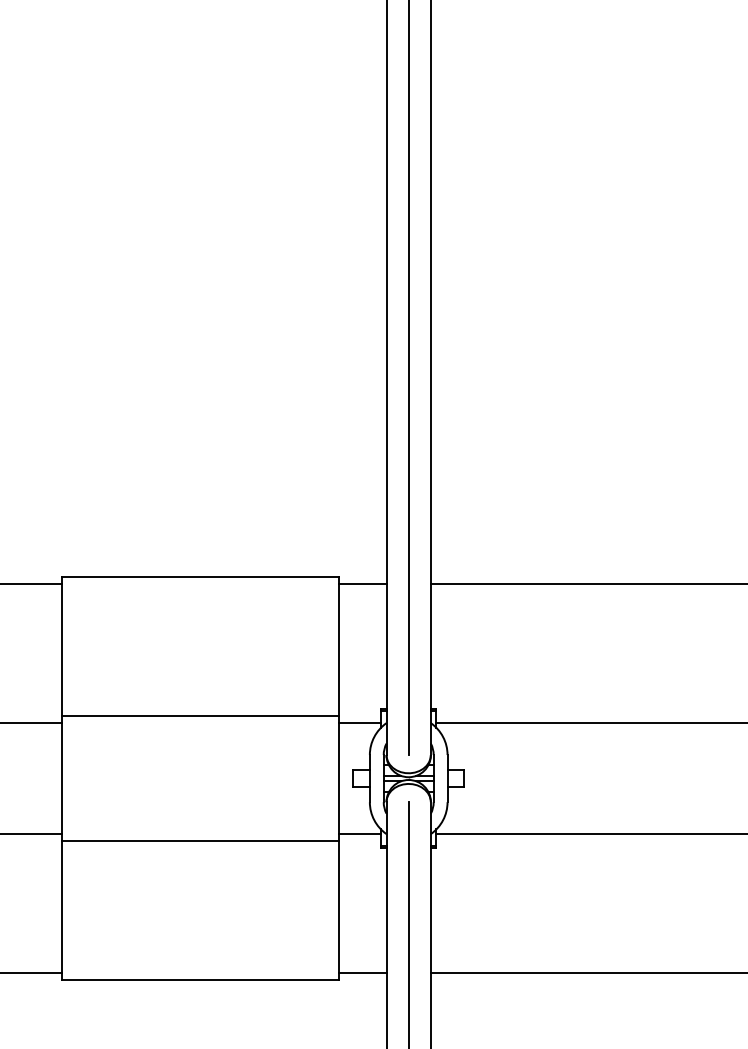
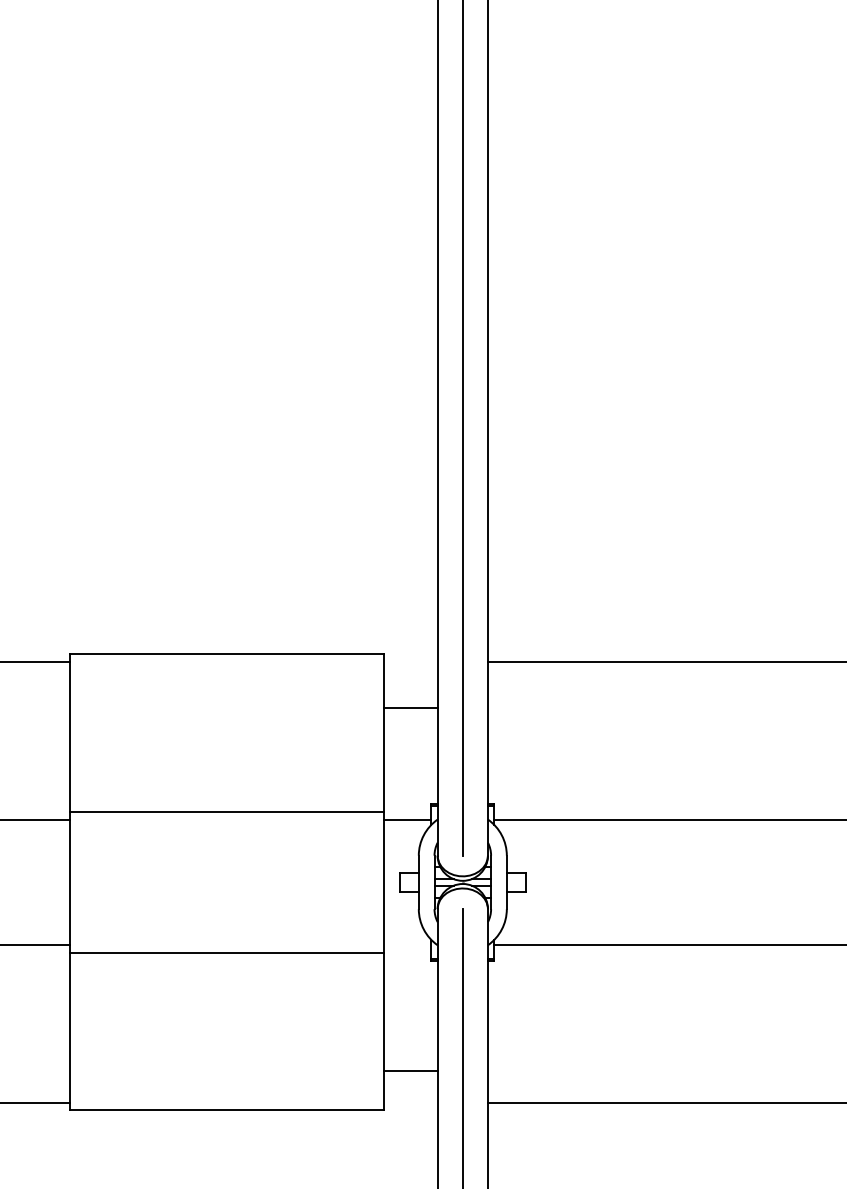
line: (362, 584) -> (410, 708), moved
line: (359, 834) -> (407, 945), removed
line: (362, 972) -> (410, 1070), moved

